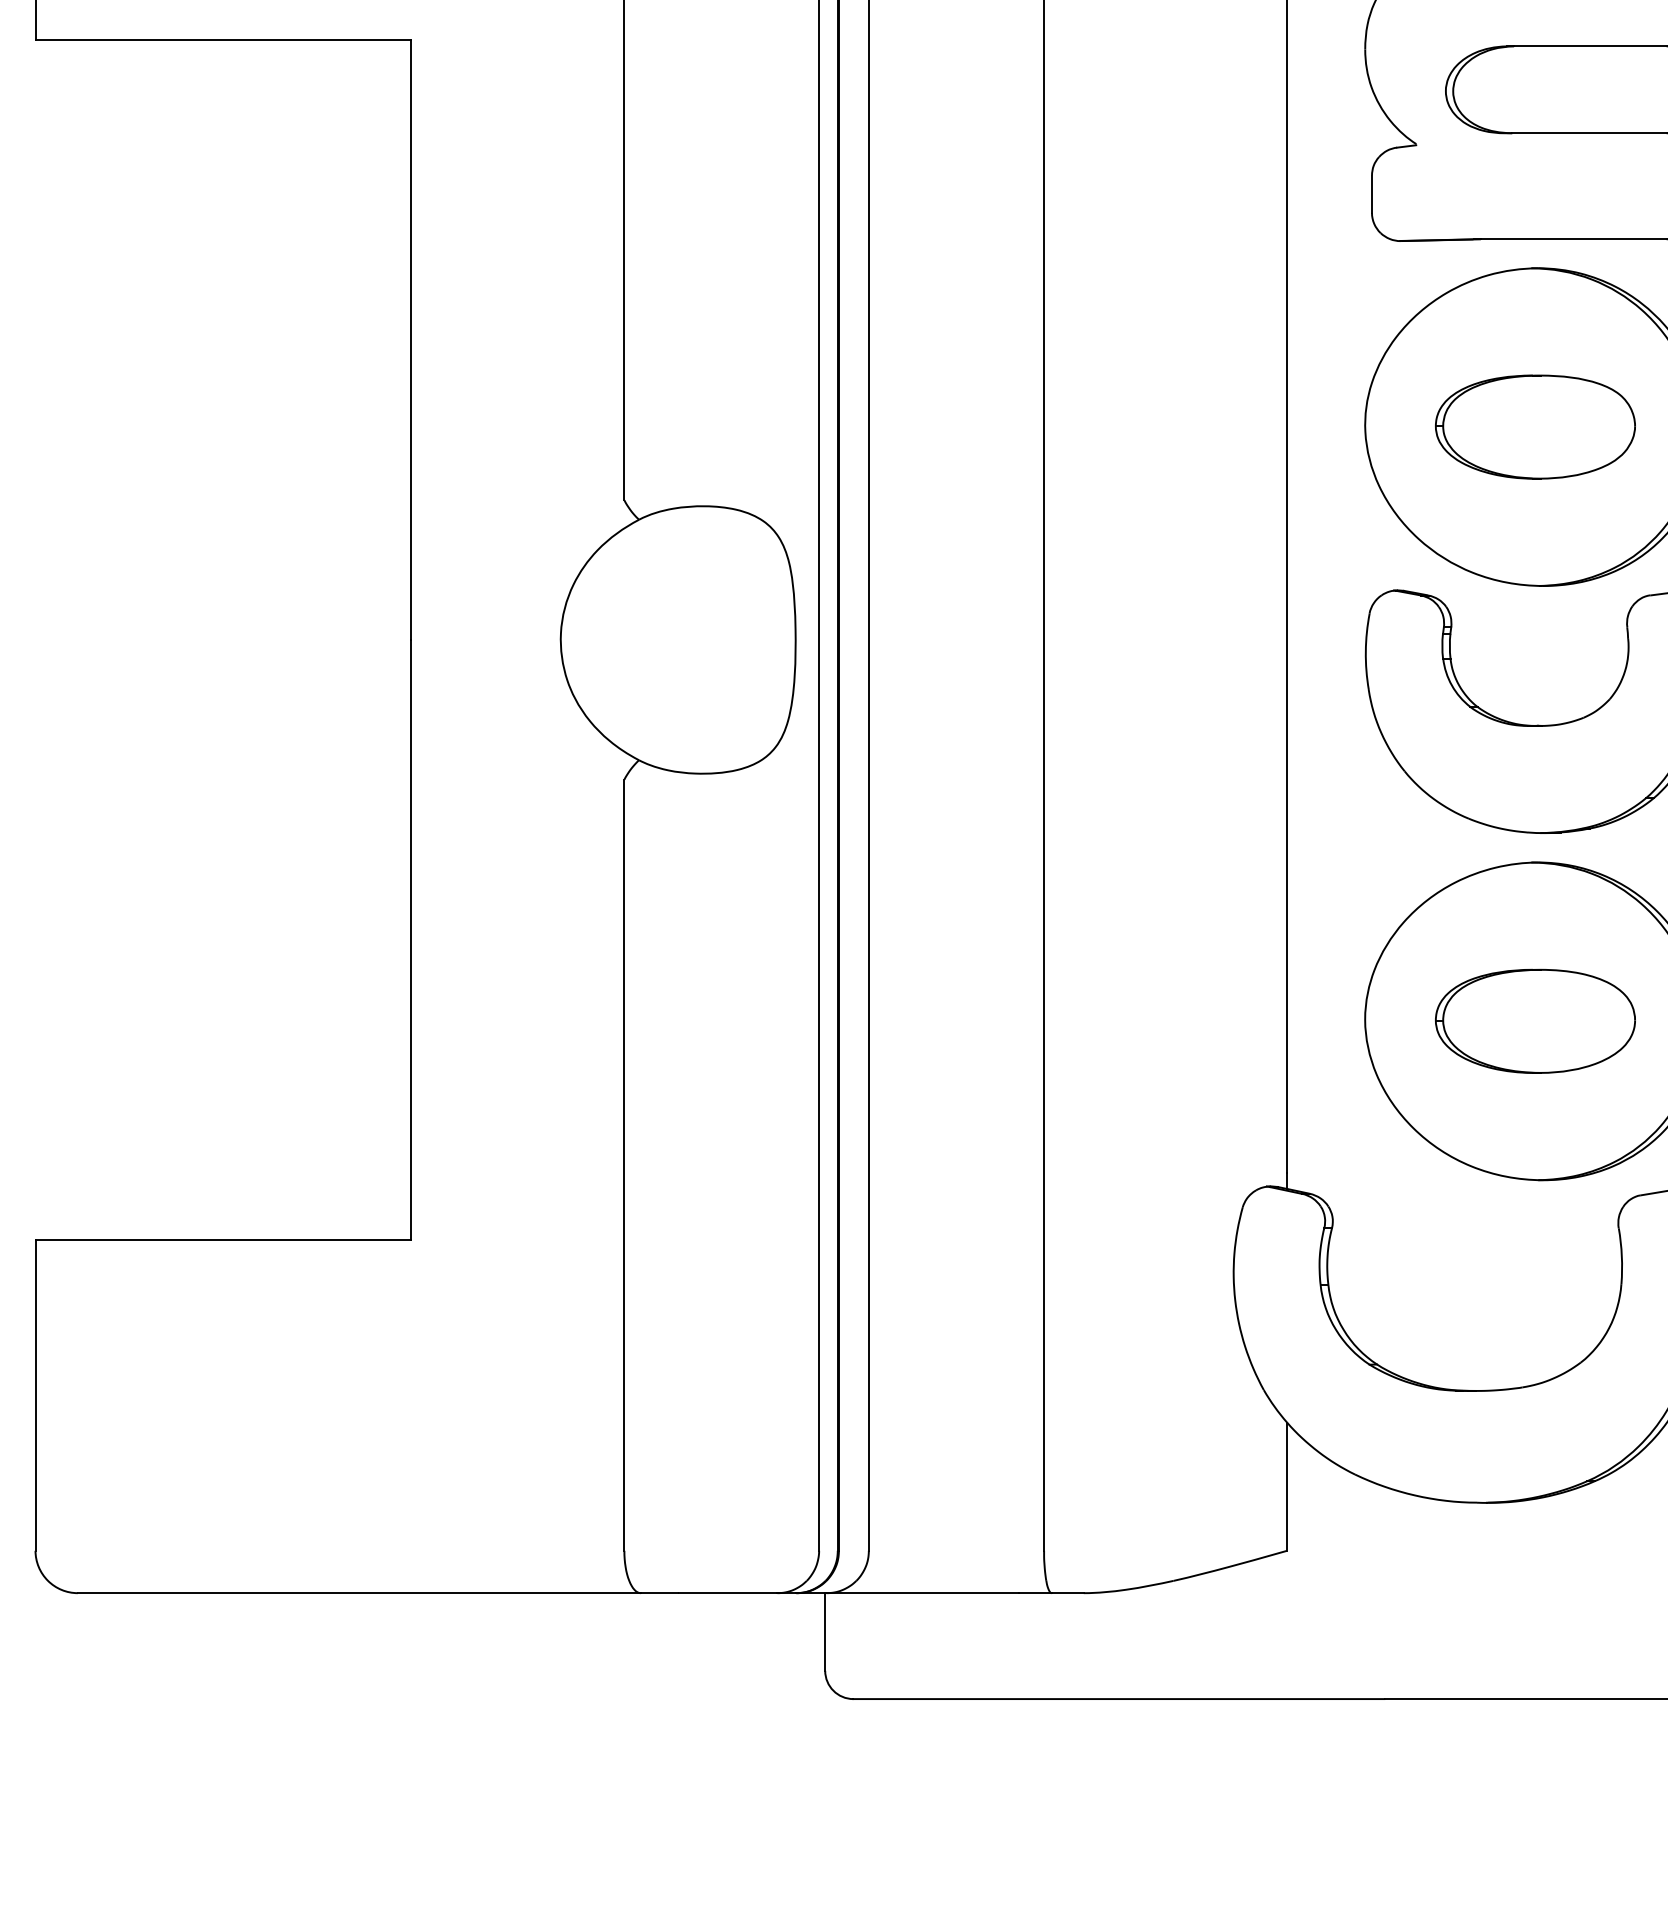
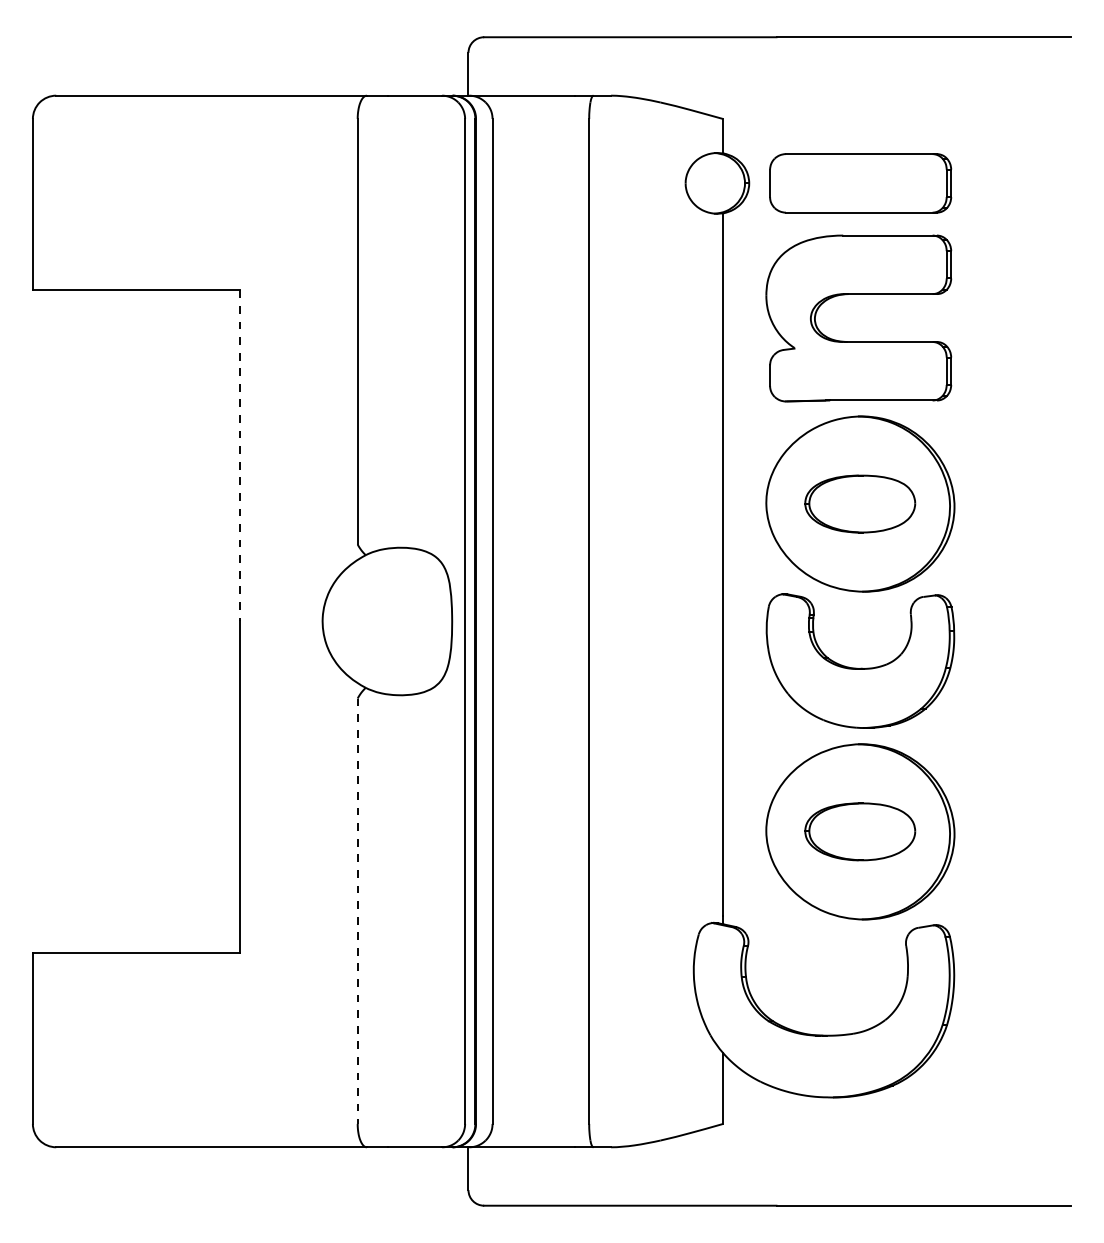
line: (411, 339) -> (240, 455), solid -> dashed
line: (624, 1165) -> (357, 911), solid -> dashed

